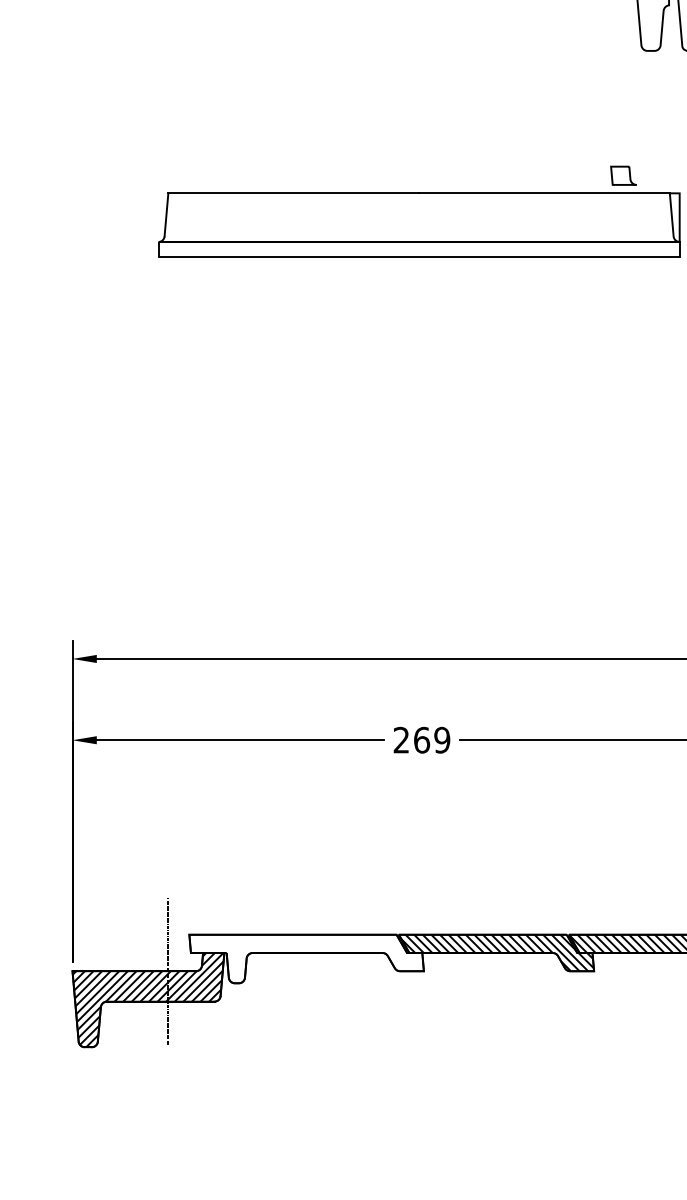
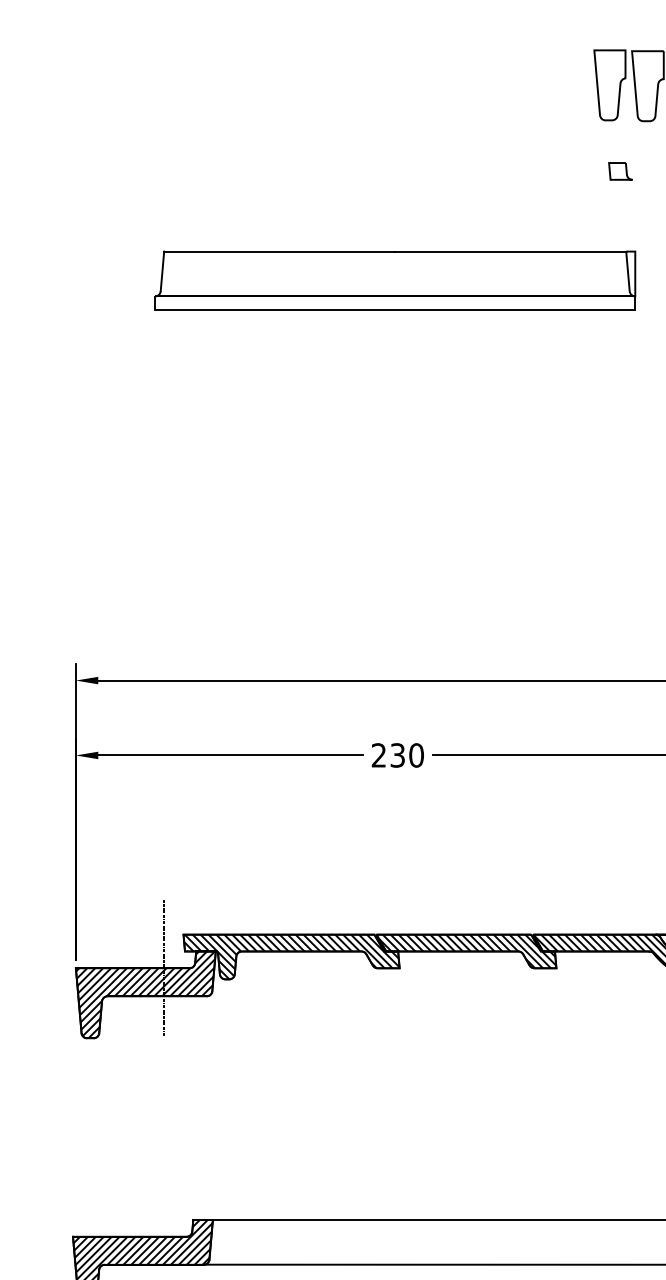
part: (623, 175) -> (620, 171), moved
text: (431, 740) -> (406, 755), 269 -> 230
hatch: (306, 958) -> (291, 956), added

